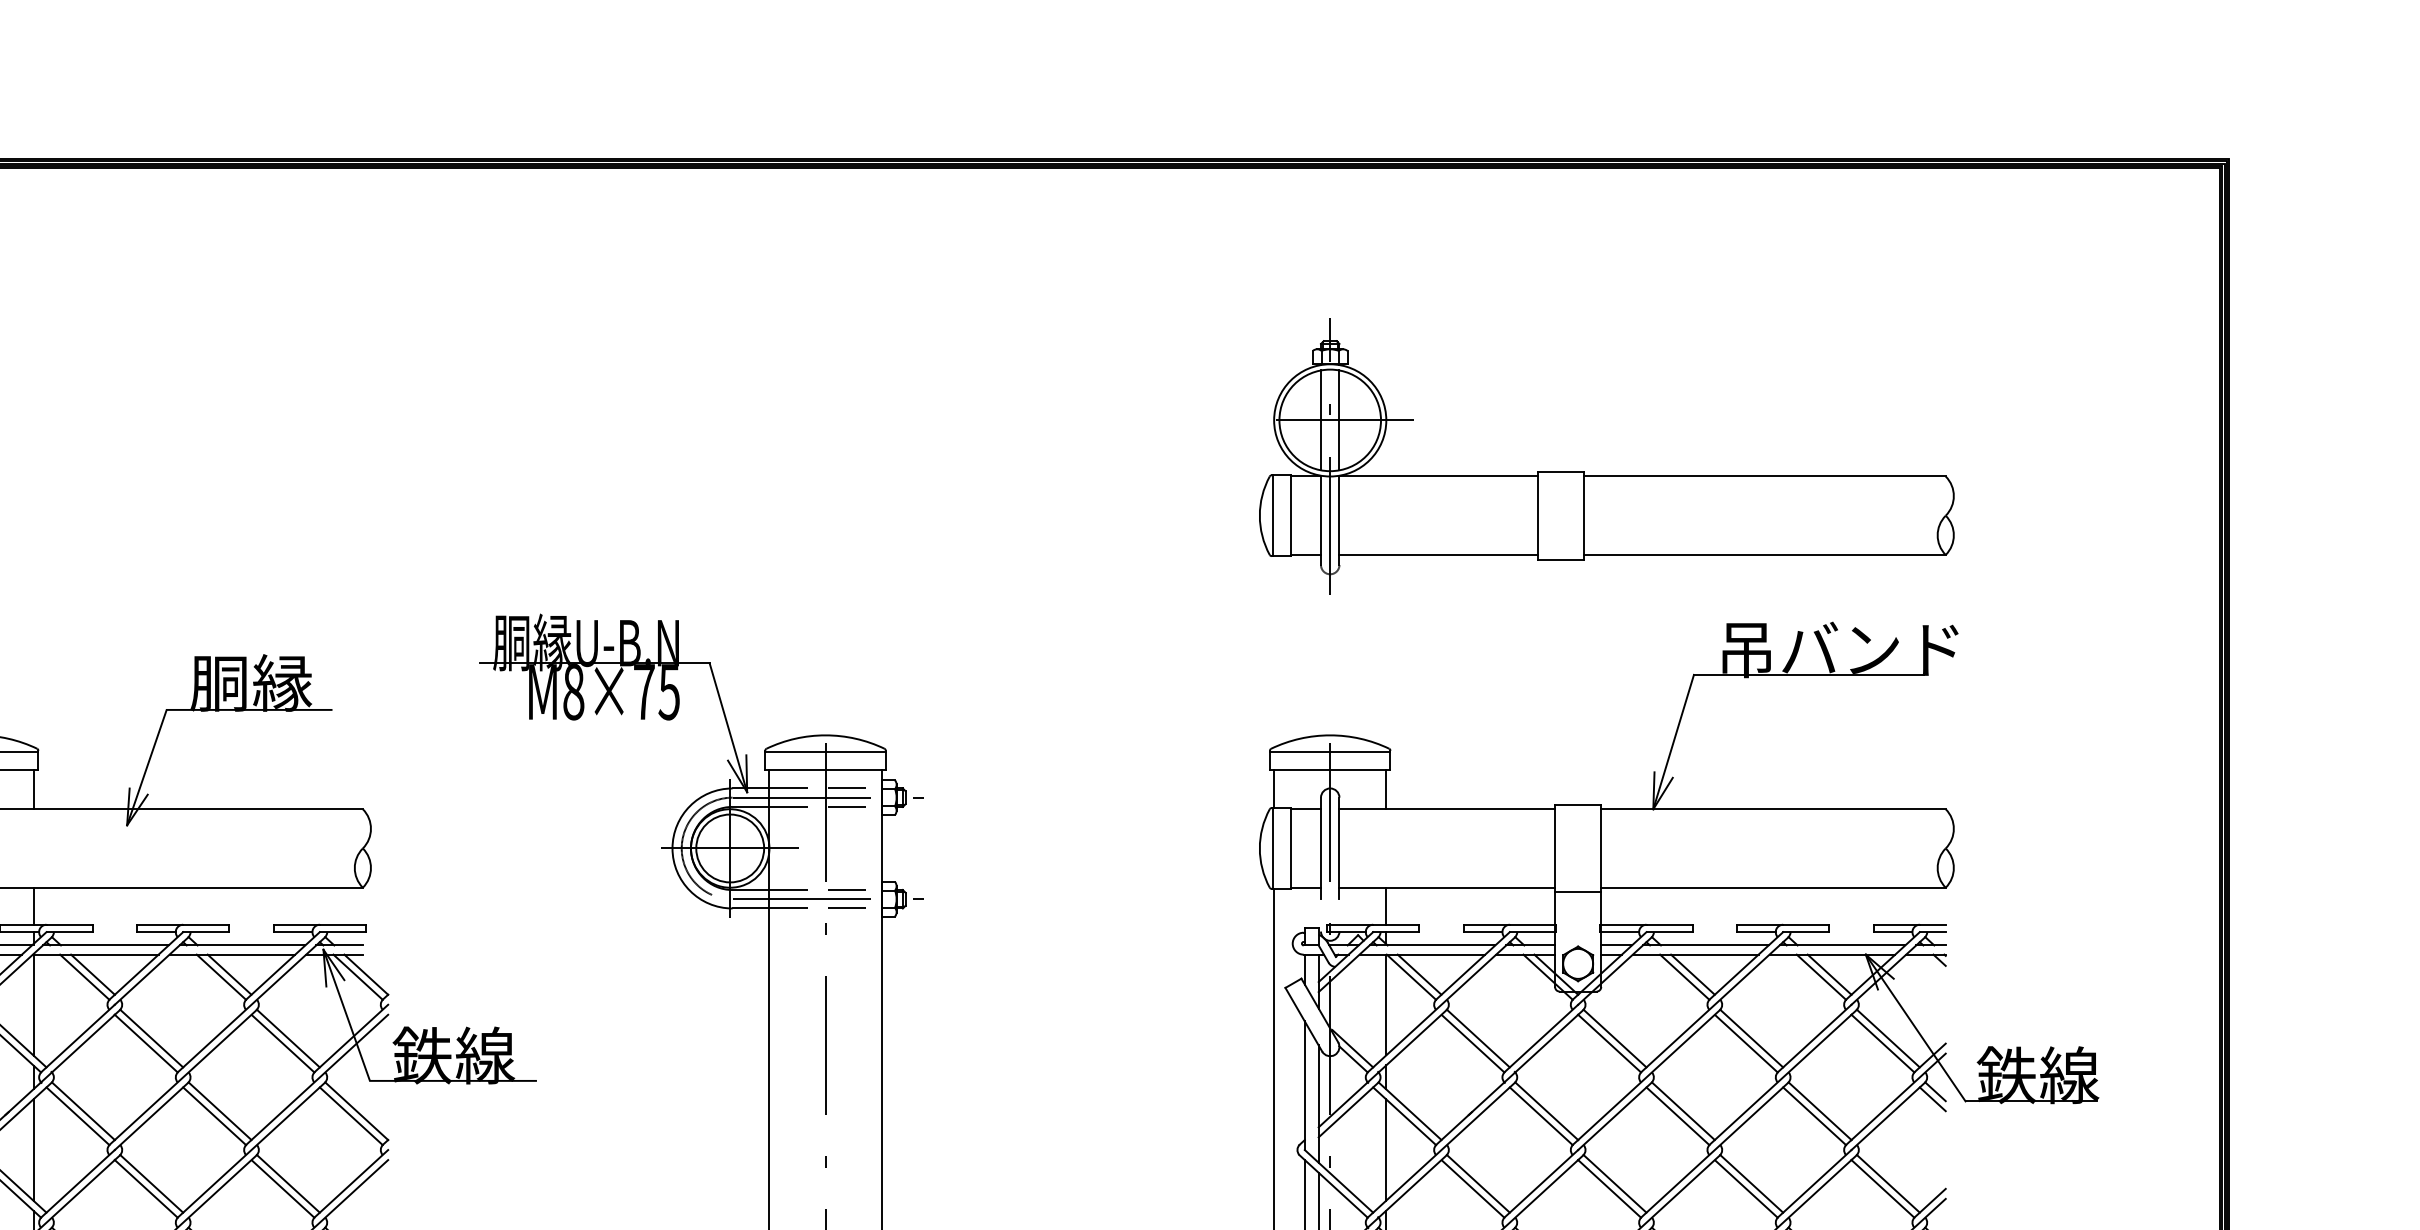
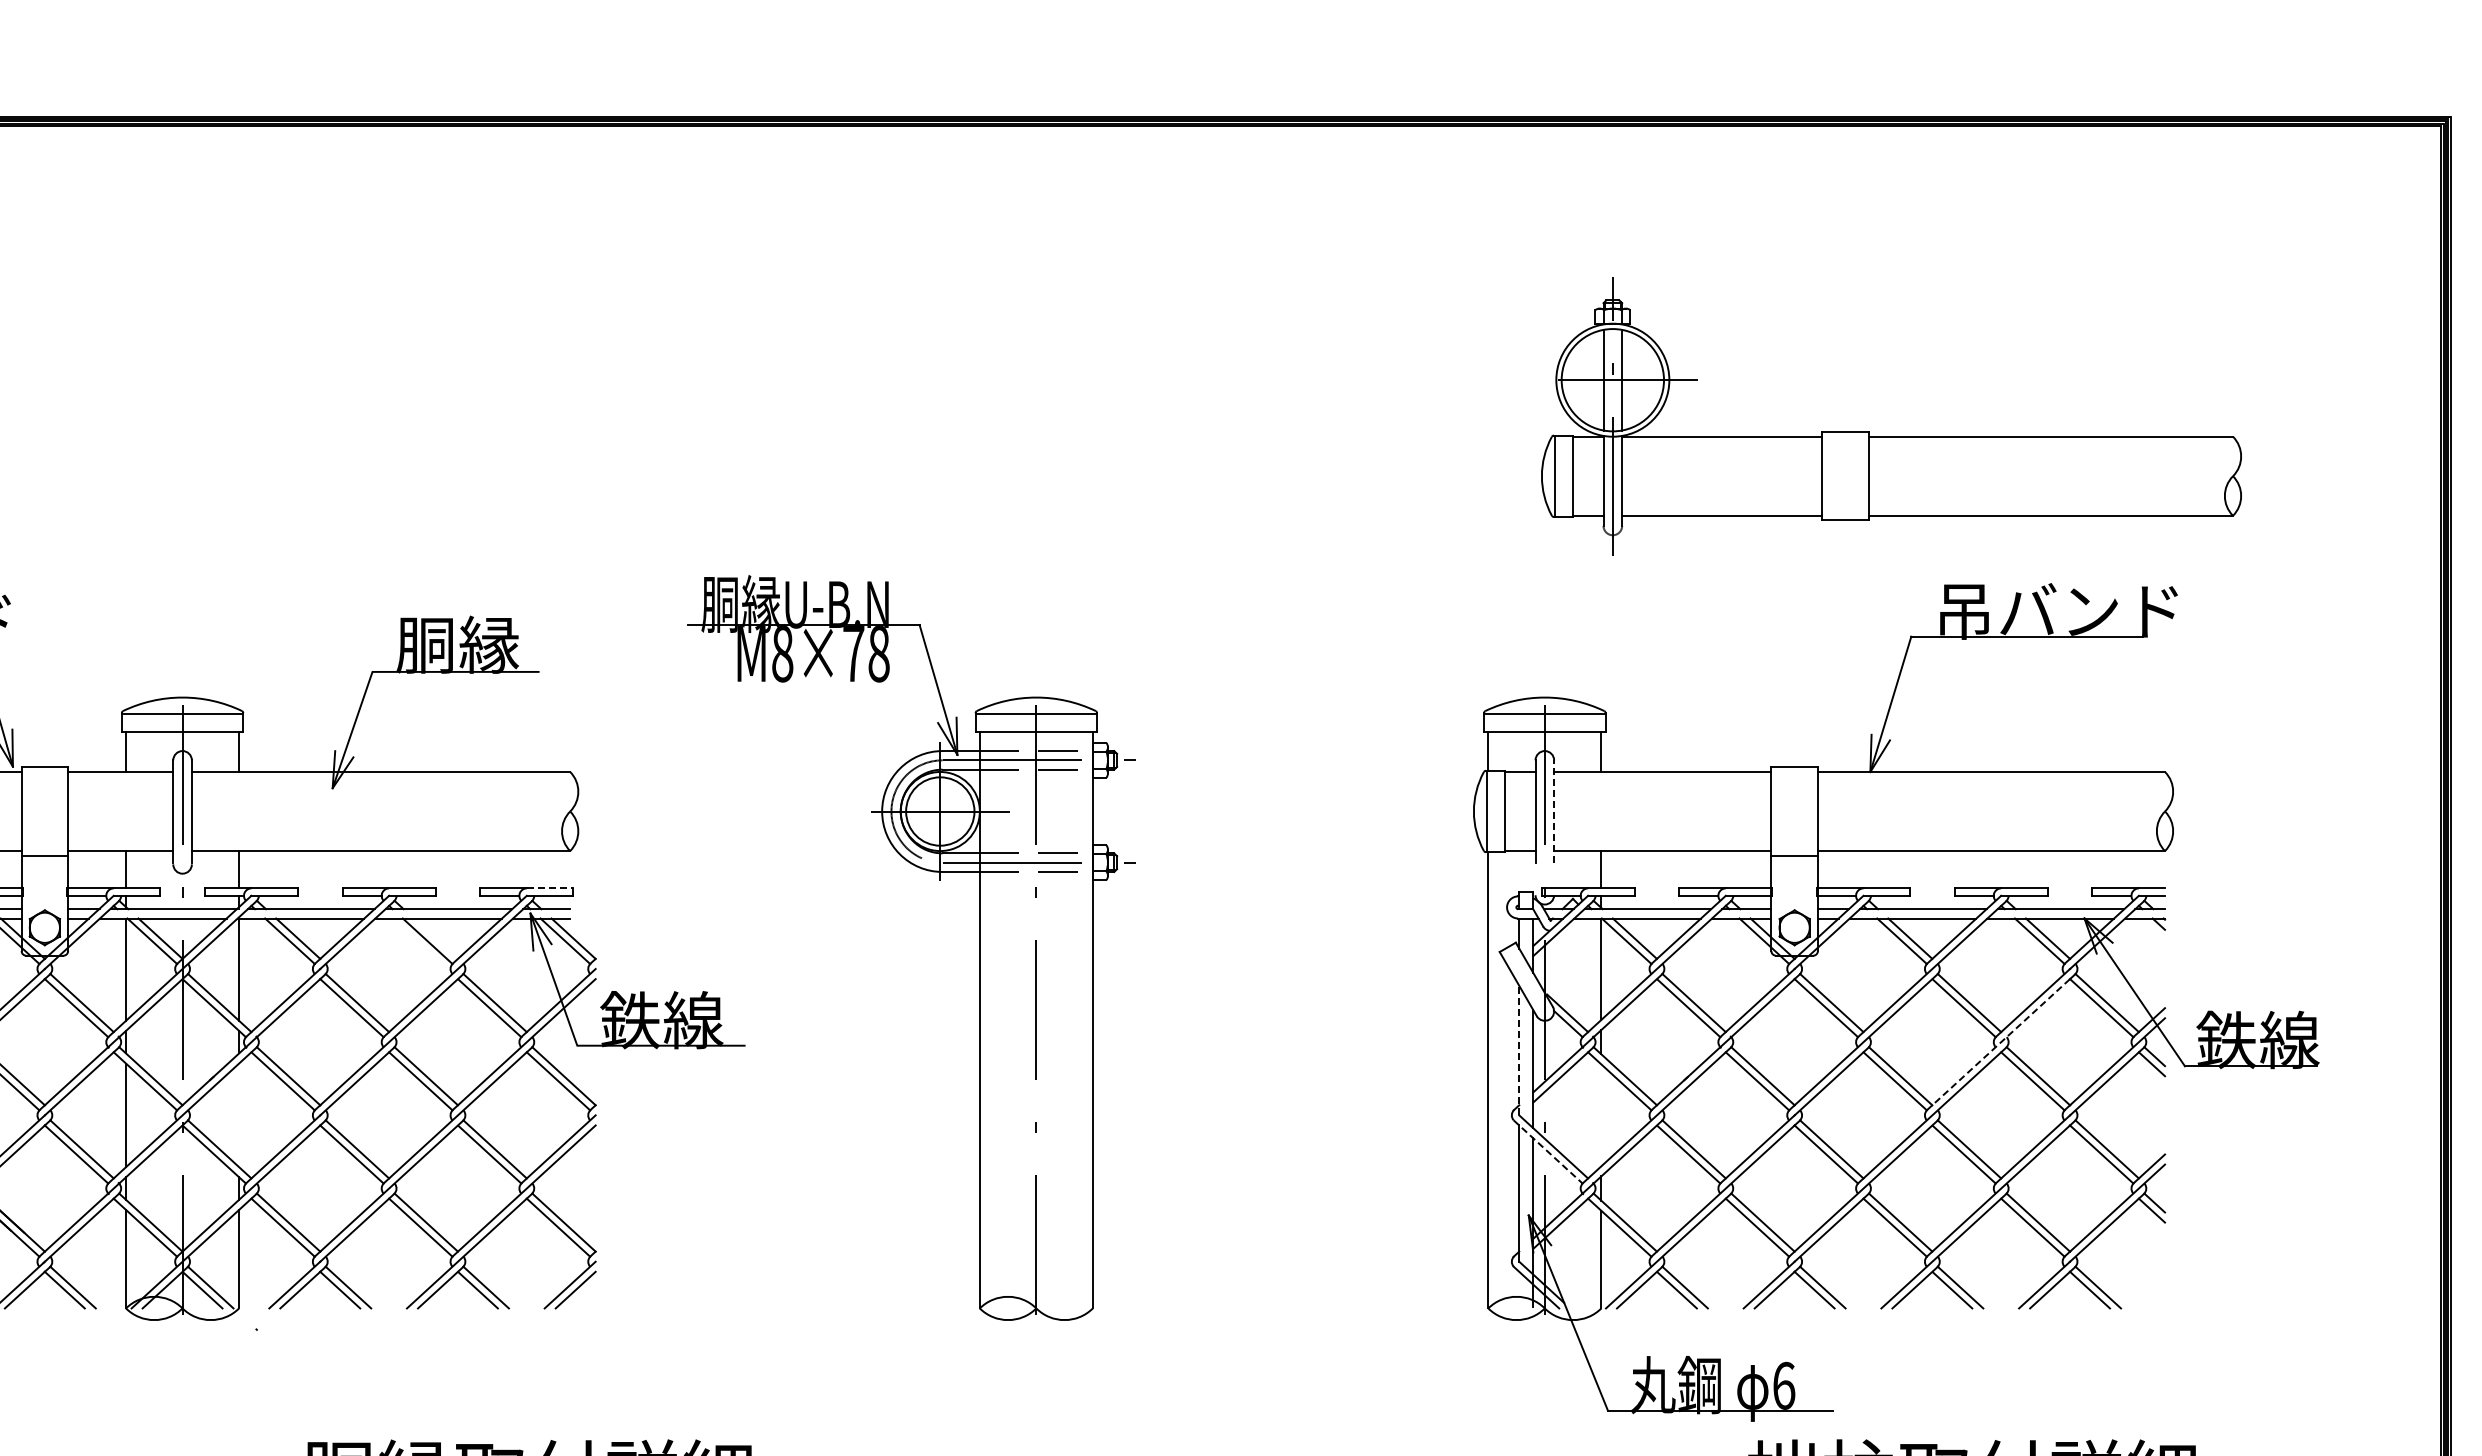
part: (1606, 476) -> (1891, 436), moved
text: (668, 692) -> (878, 654), M8×75 -> M8×78
line: (1339, 848) -> (1554, 811), solid -> dashed
line: (343, 924) -> (550, 888), solid -> dashed
line: (229, 974) -> (435, 938), removed
line: (1780, 1079) -> (1998, 1044), solid -> dashed
line: (1305, 1085) -> (1519, 1050), solid -> dashed
line: (34, 1150) -> (239, 1115), removed
line: (1386, 1150) -> (1601, 1115), removed
line: (1333, 1185) -> (1548, 1151), solid -> dashed

